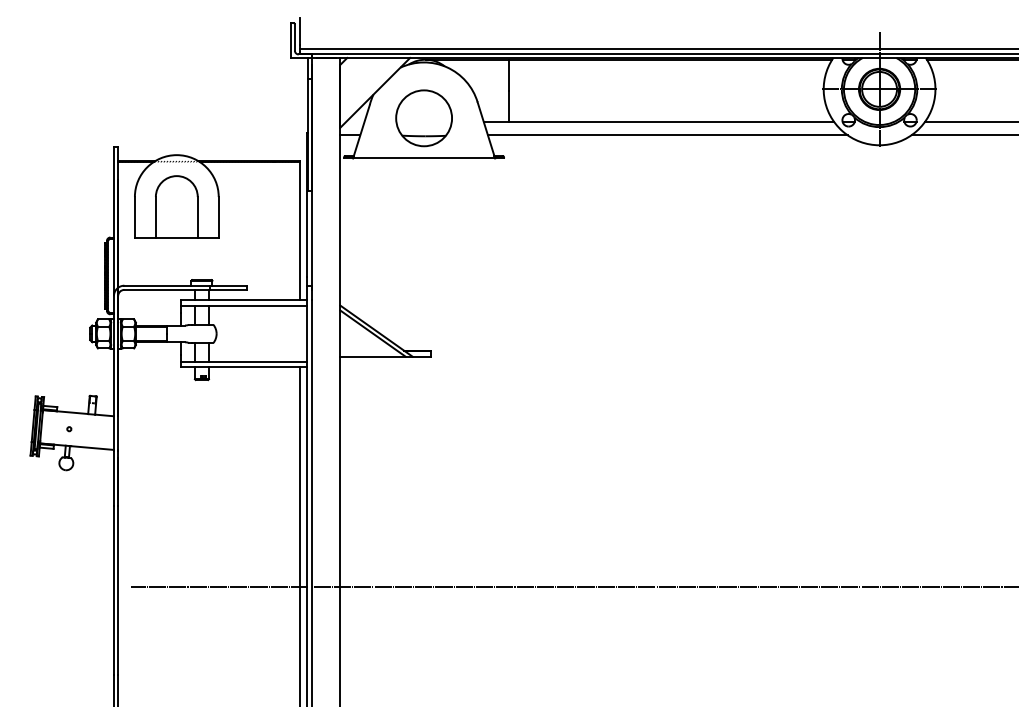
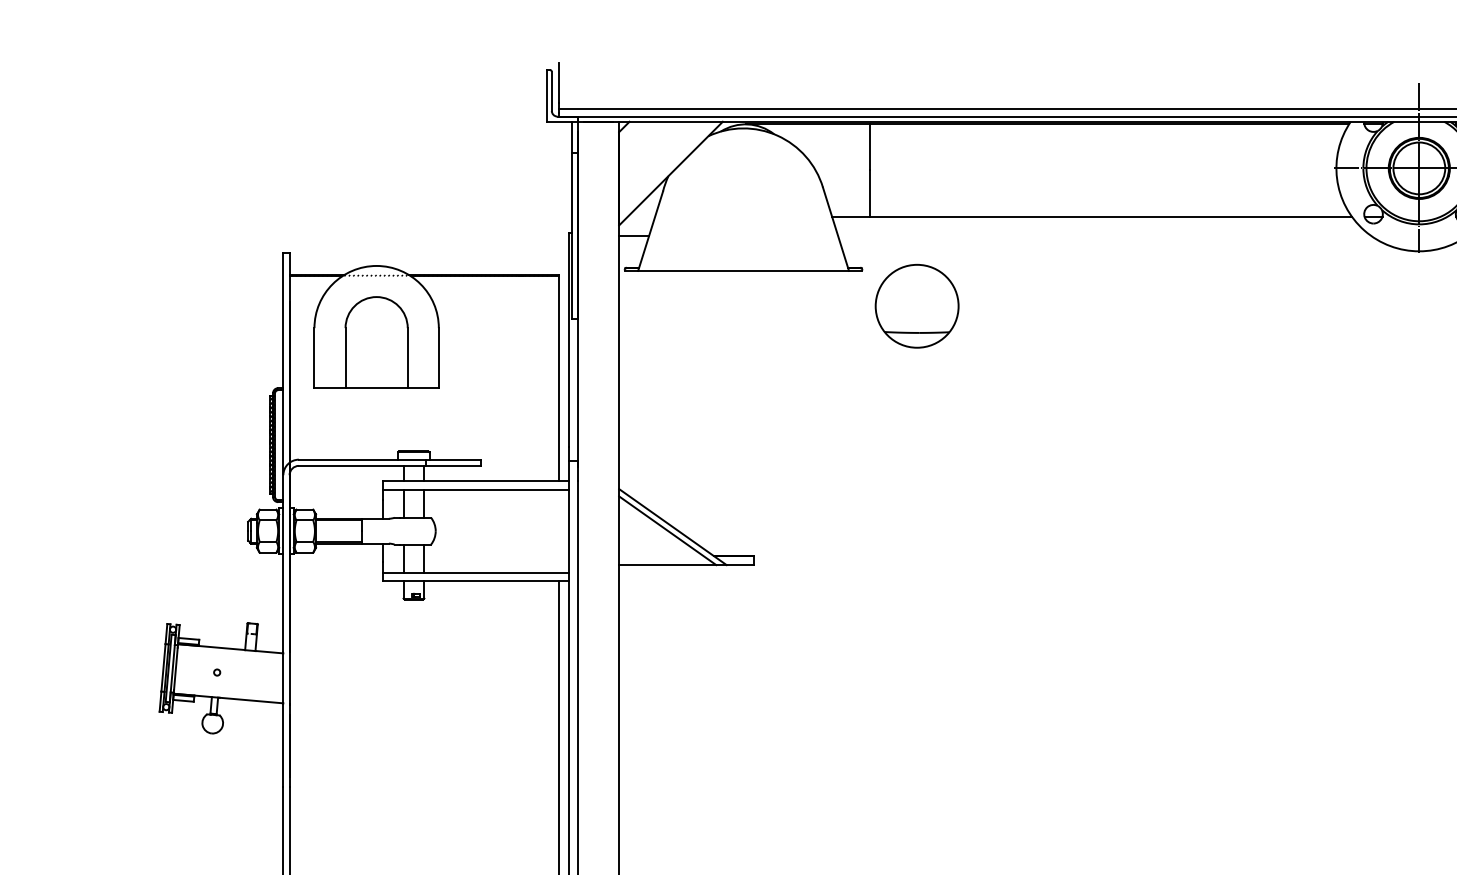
part: (423, 118) -> (916, 306), moved
line: (667, 135) -> (1104, 236), removed

